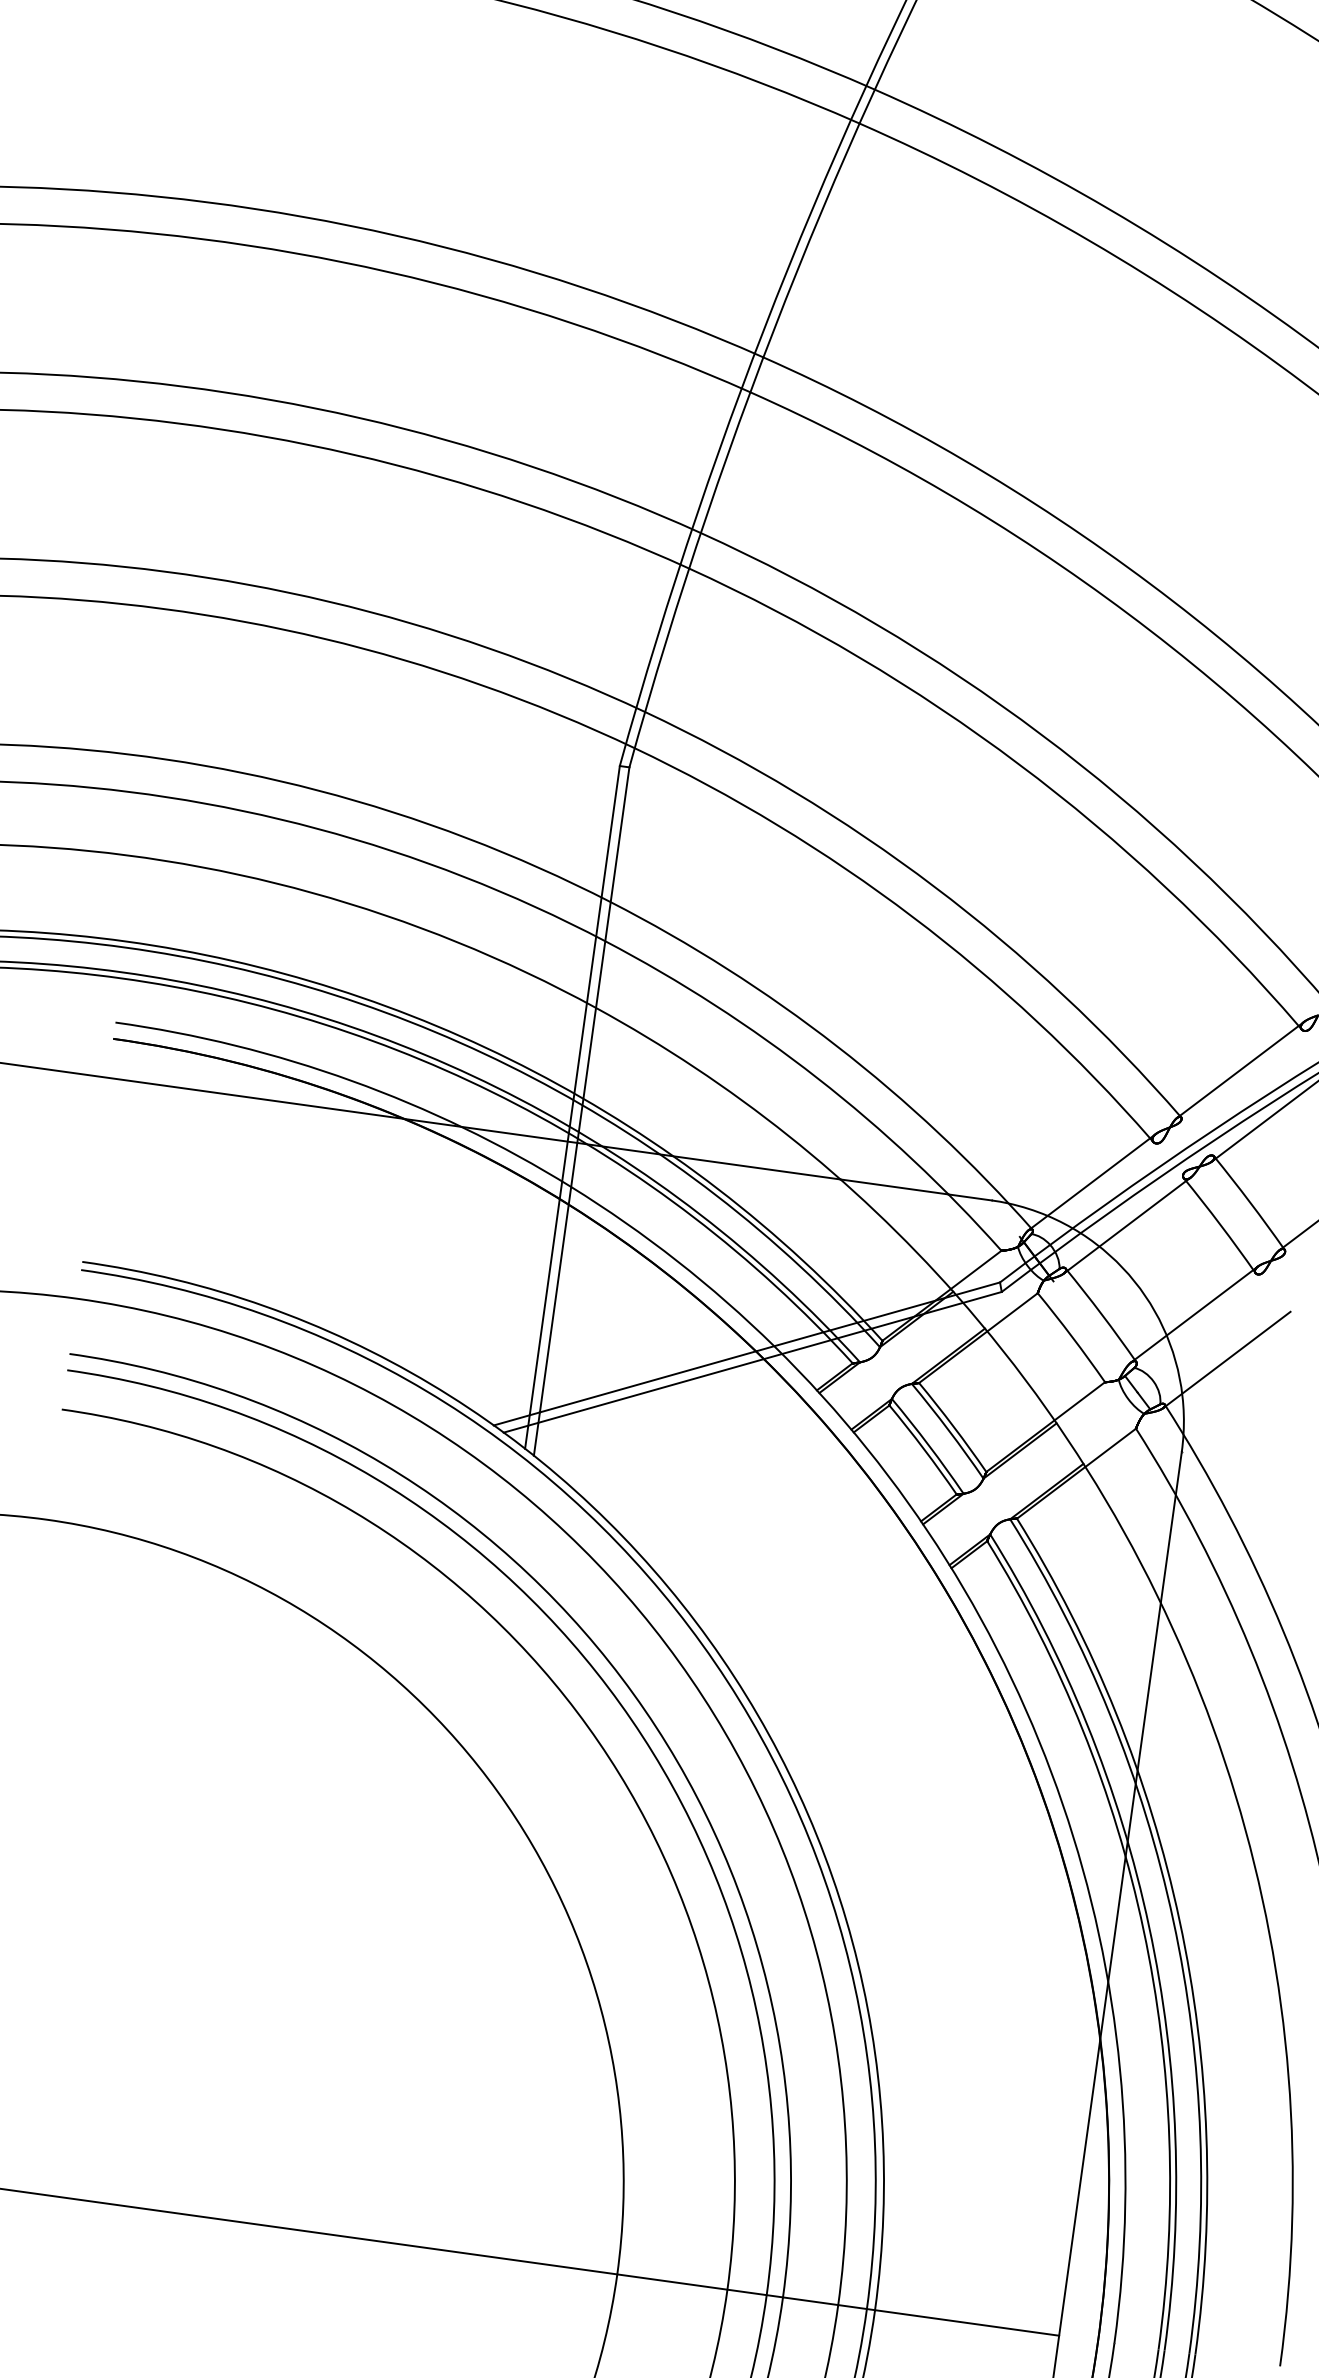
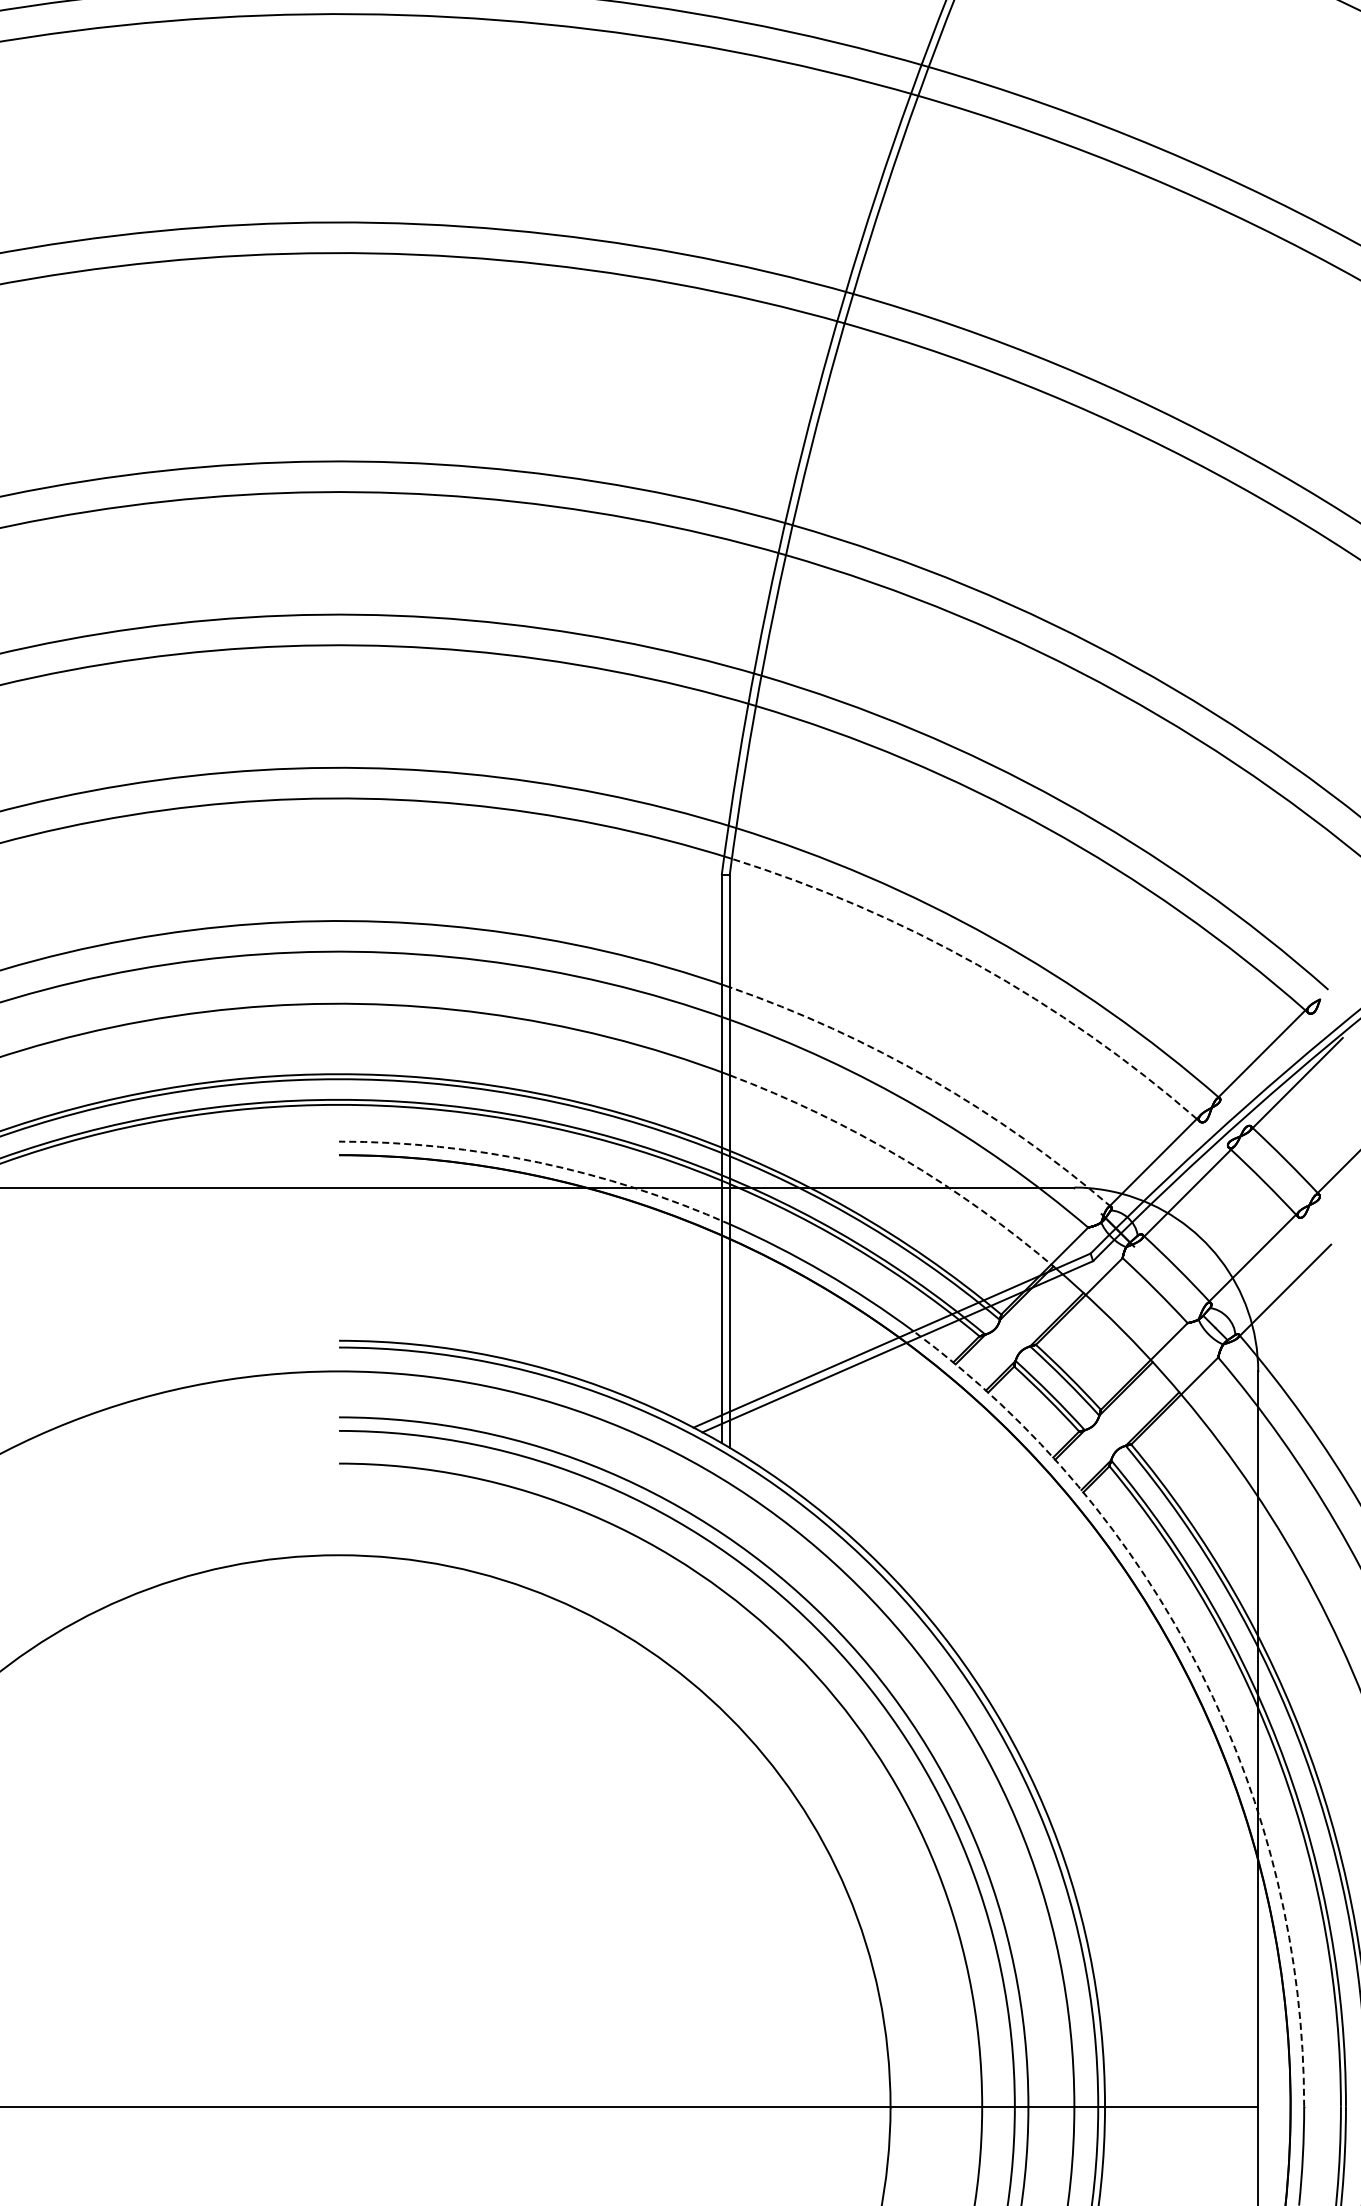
arc: (912, 916) -> (977, 964), solid -> dashed
arc: (836, 1046) -> (930, 1079), solid -> dashed
arc: (351, 1080) -> (538, 1162), solid -> dashed
arc: (788, 1135) -> (901, 1157), solid -> dashed
arc: (1062, 1804) -> (1200, 1672), solid -> dashed

